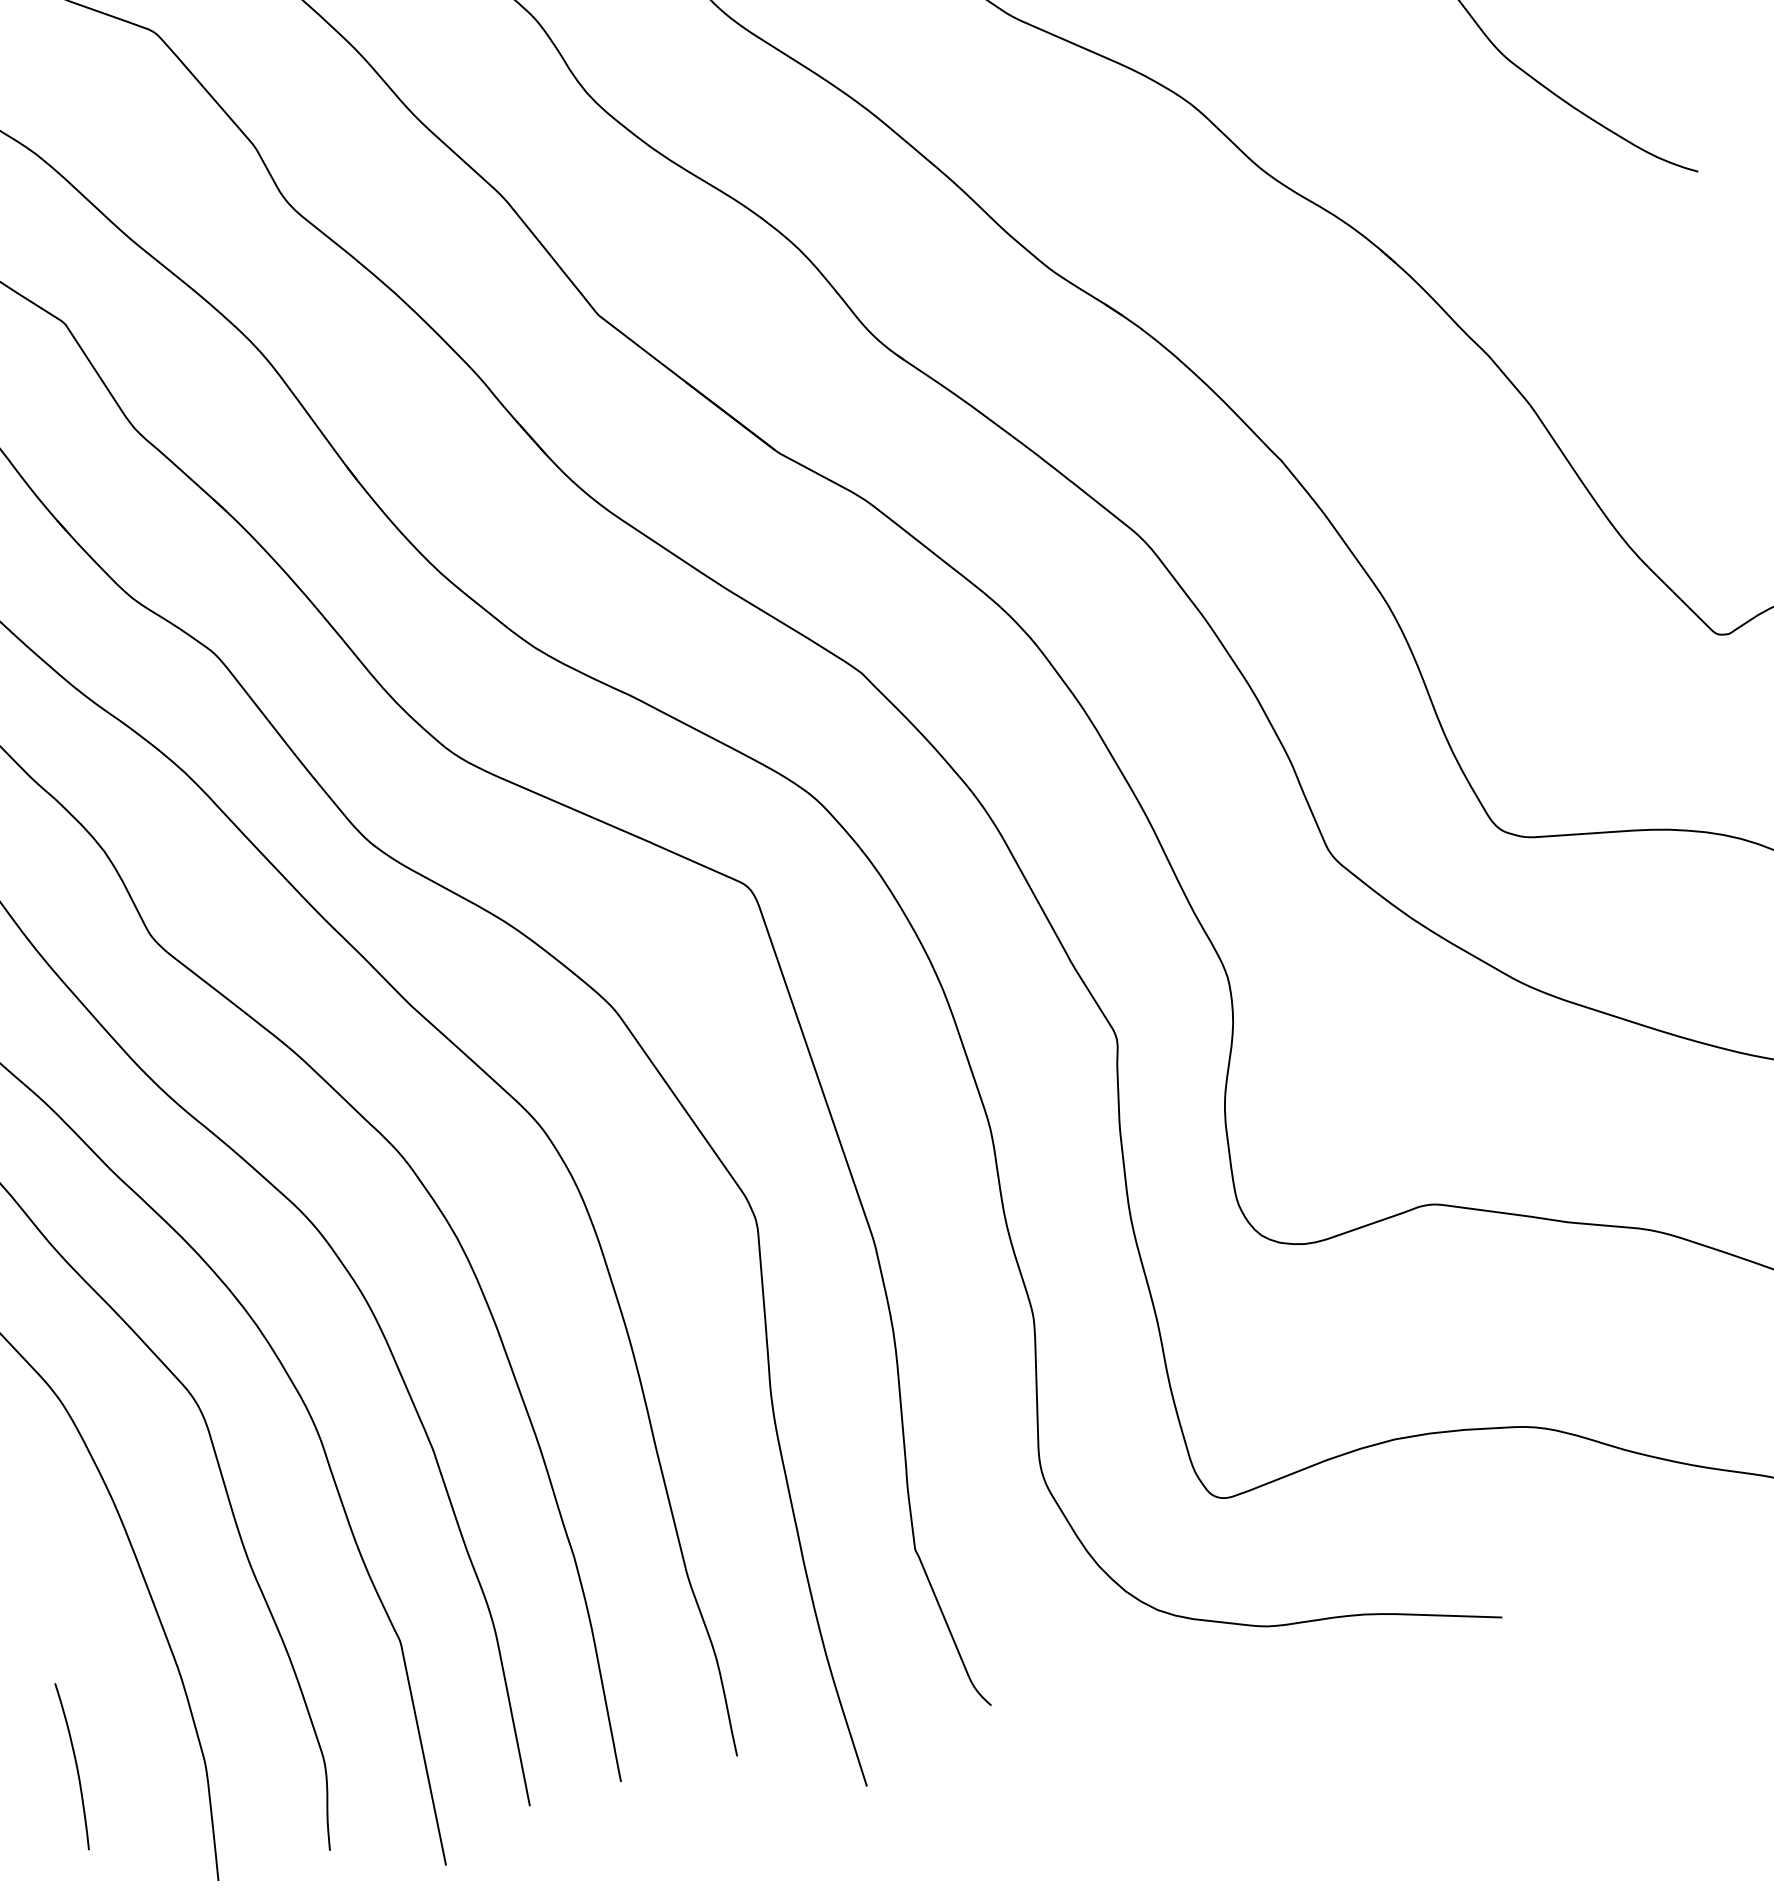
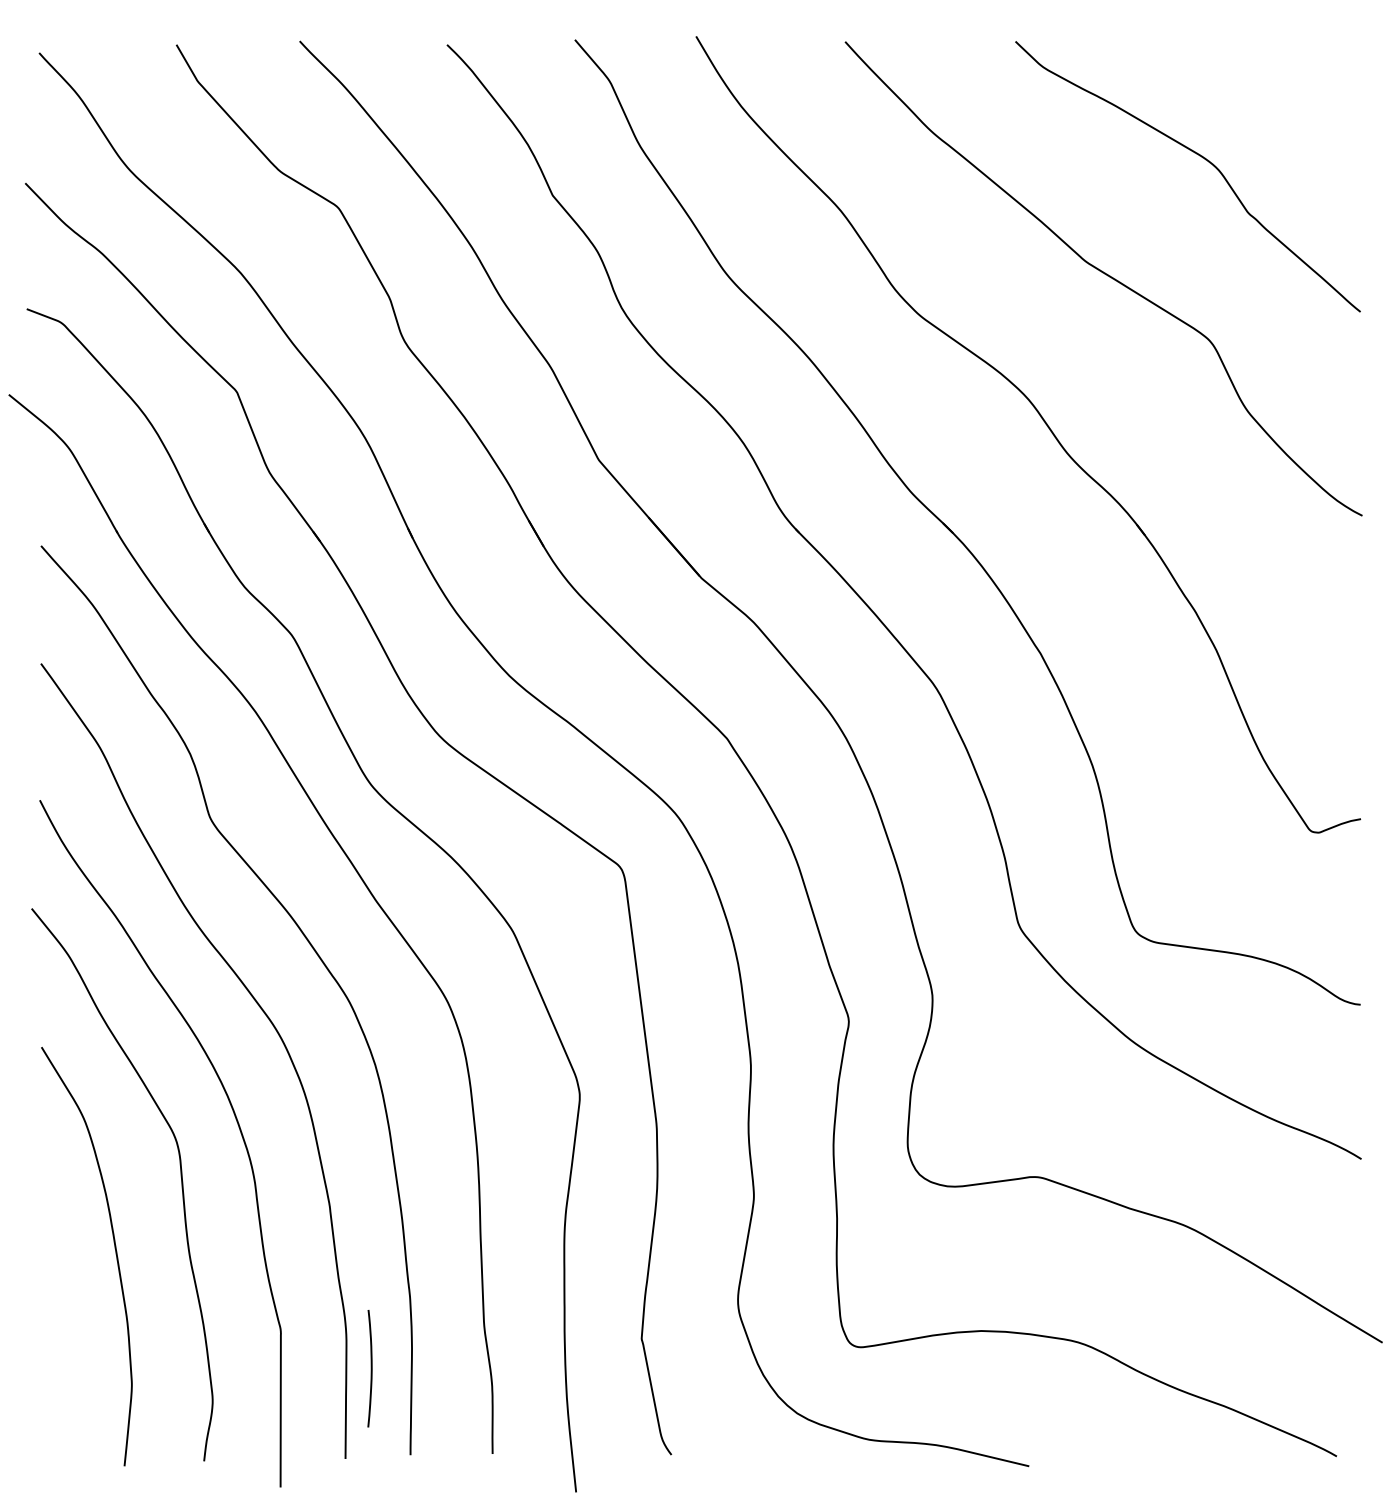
curve: (74, 1765) -> (370, 1368), moved

